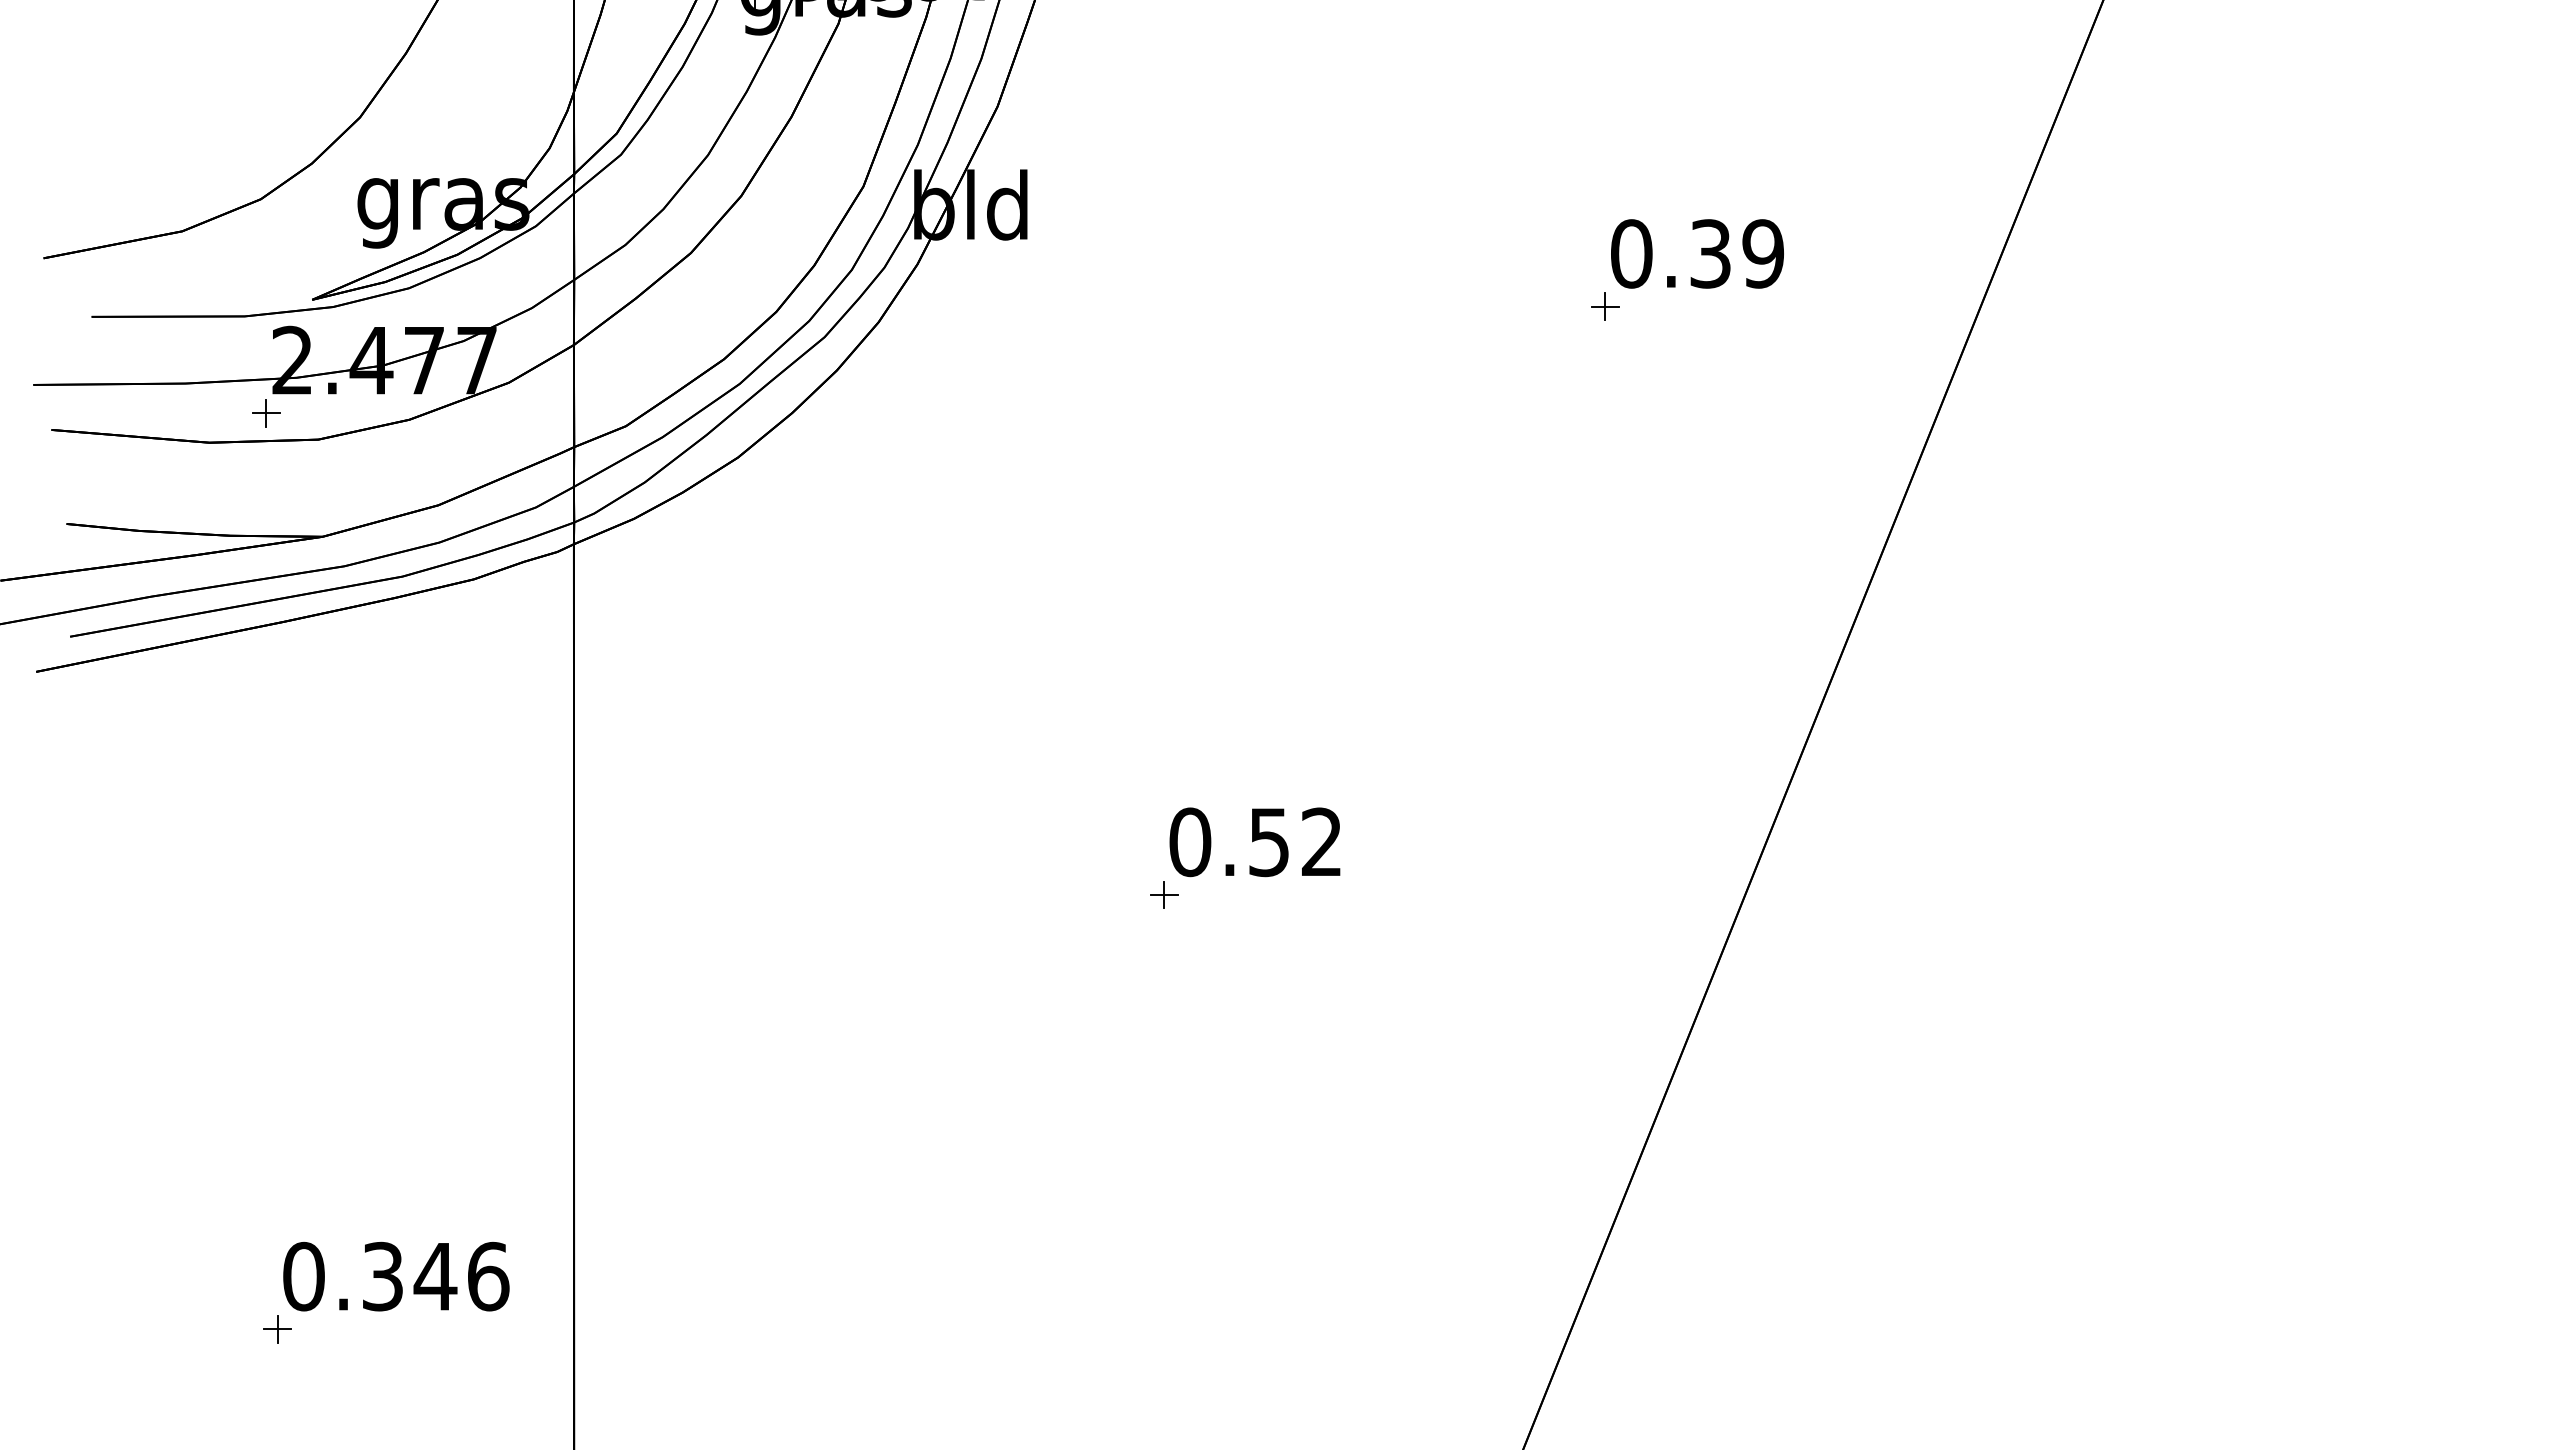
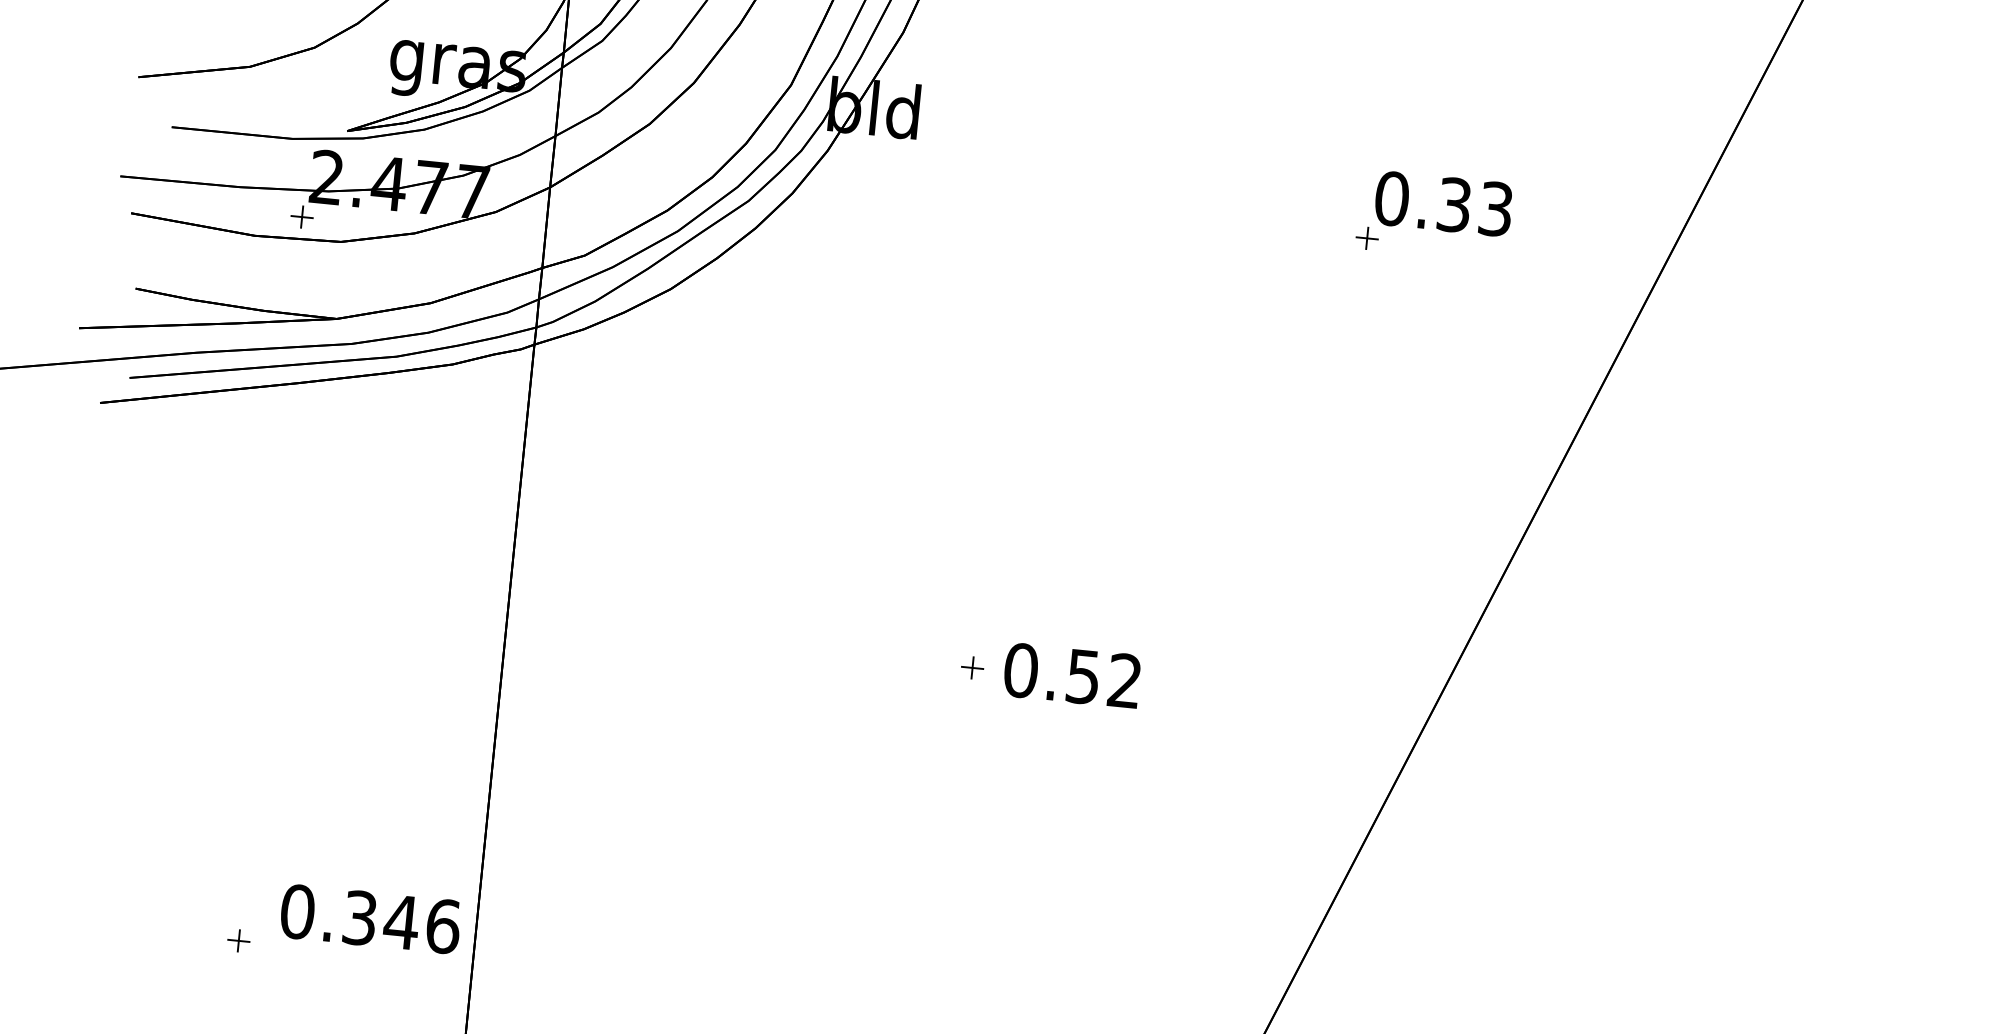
text: (1762, 253) -> (1495, 208), 0.39 -> 0.33
text: (1254, 842) -> (1071, 675), moved
text: (396, 1276) -> (370, 919), moved

